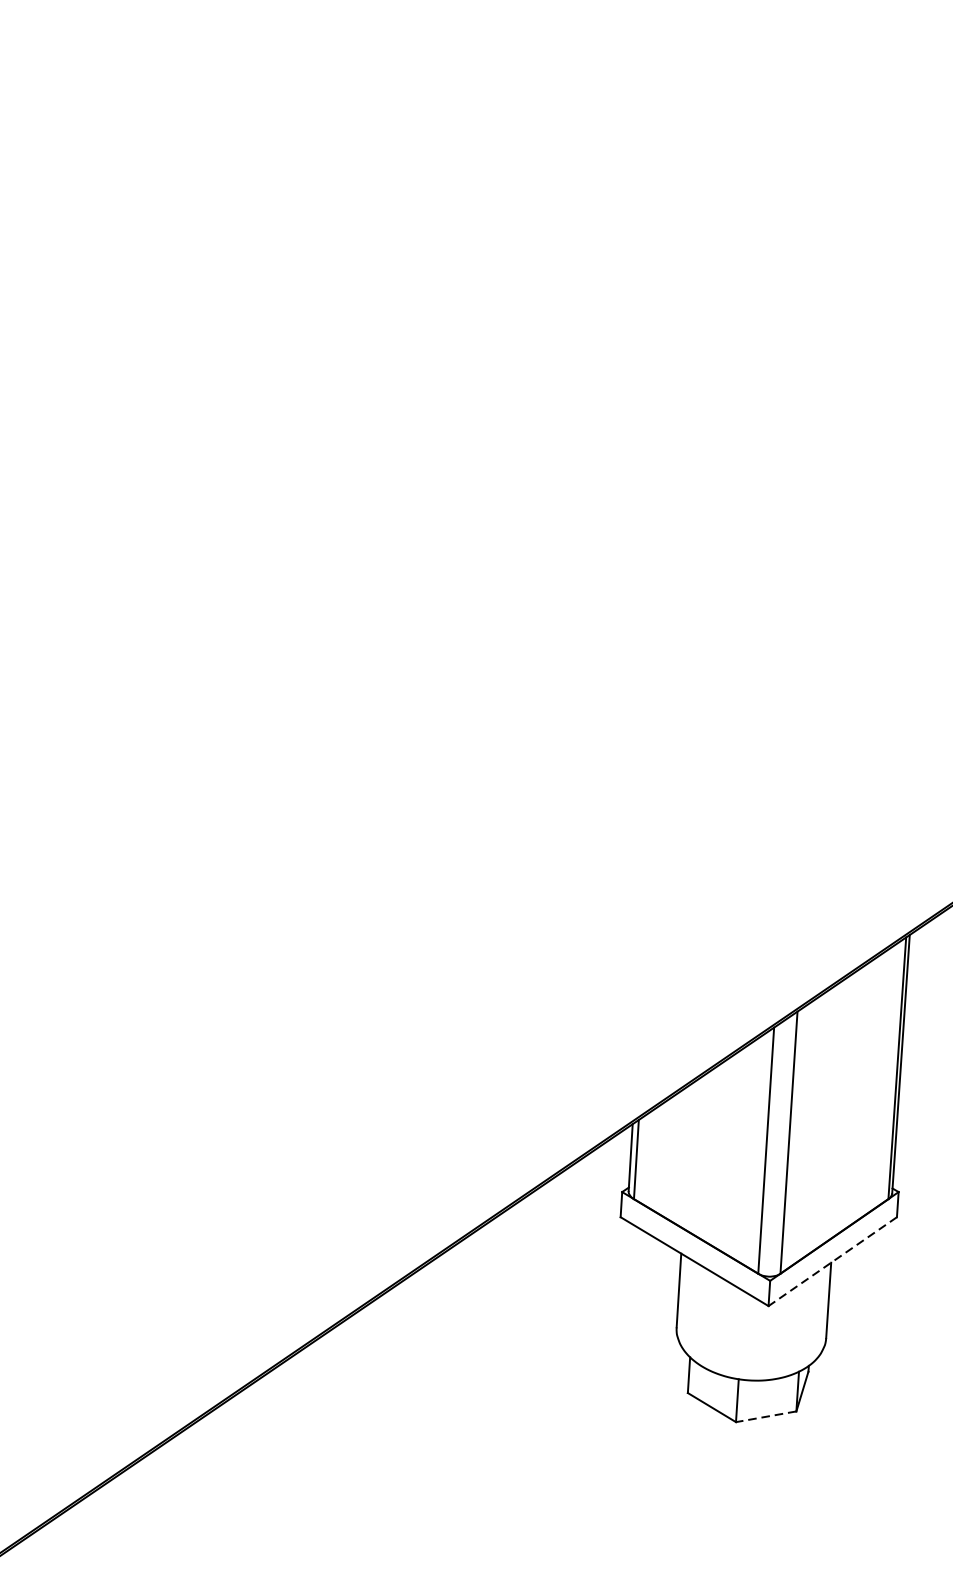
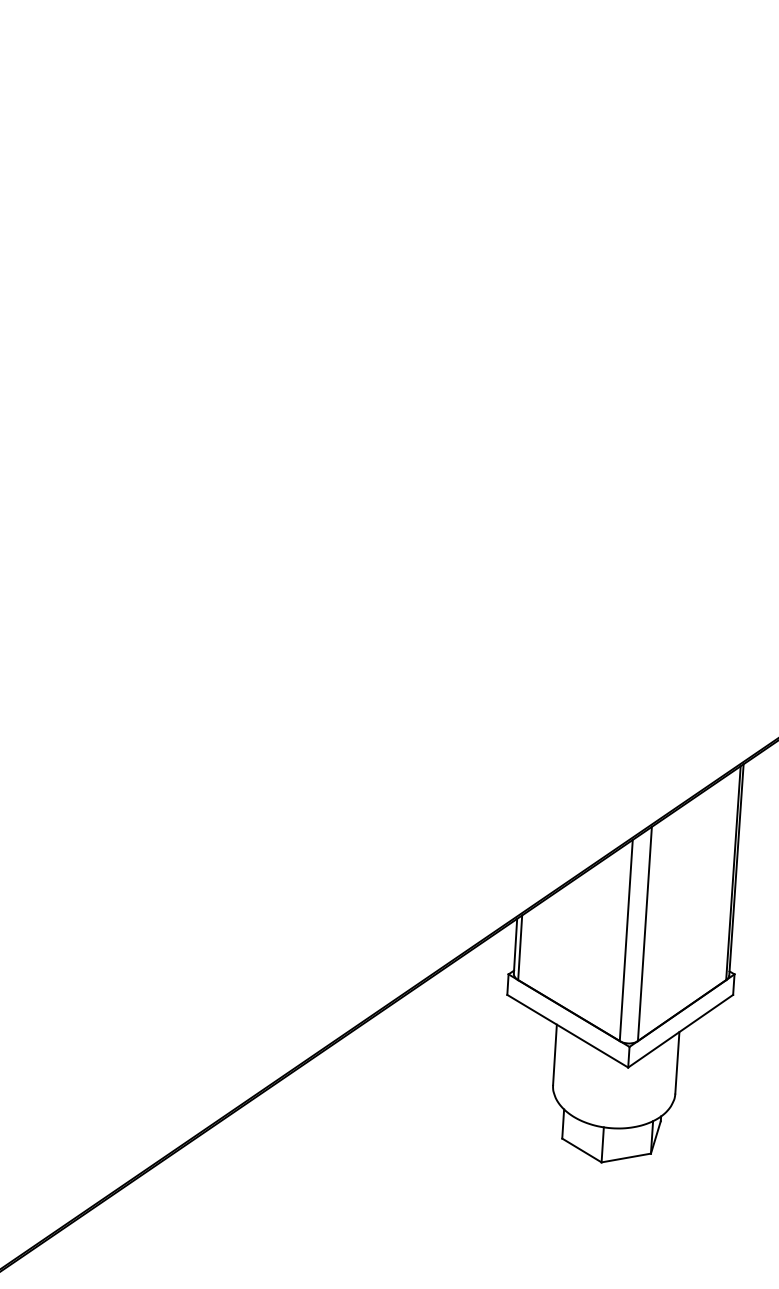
line: (832, 1261) -> (680, 1031), dashed -> solid
line: (765, 1417) -> (625, 1158), dashed -> solid

